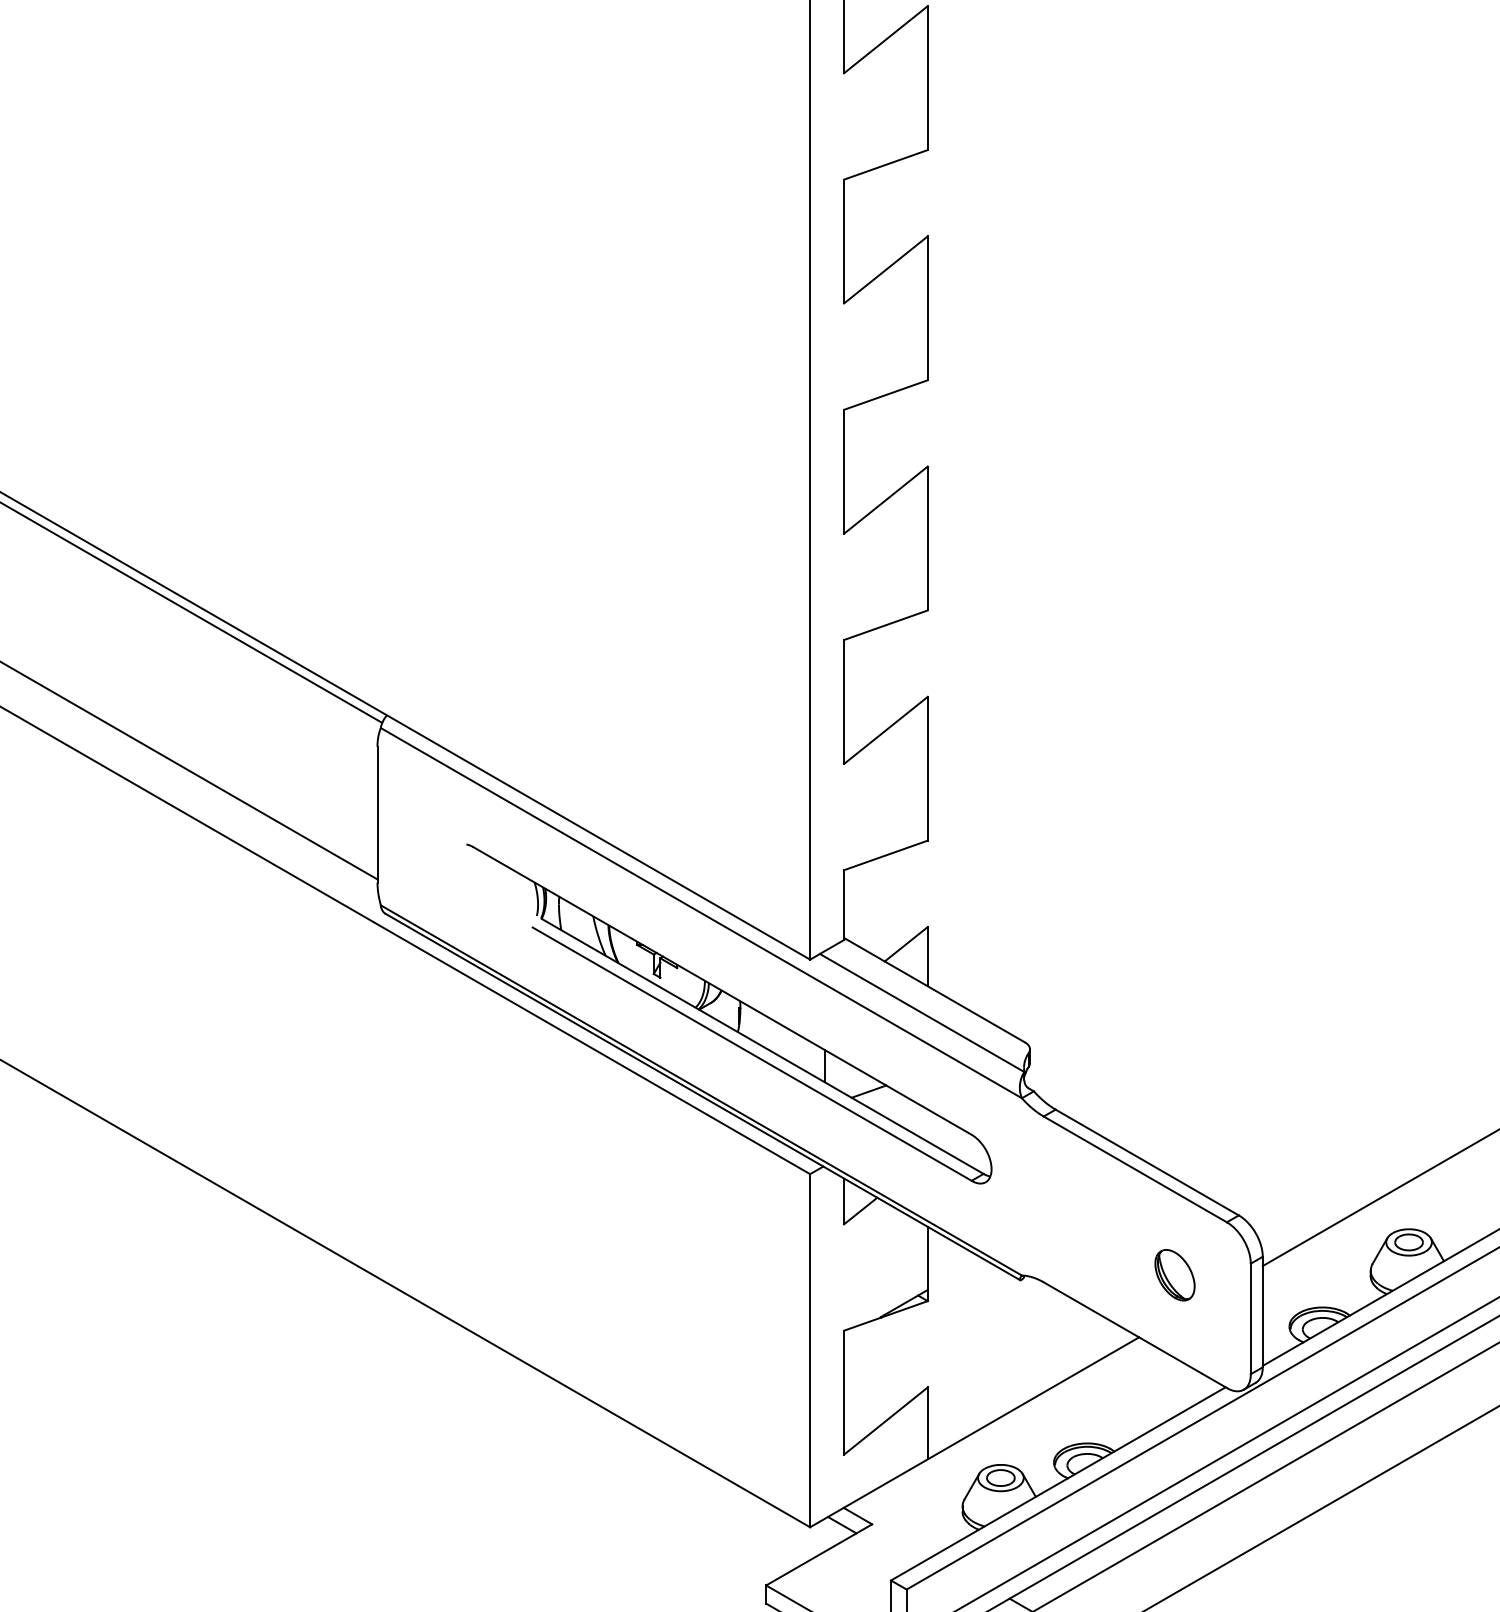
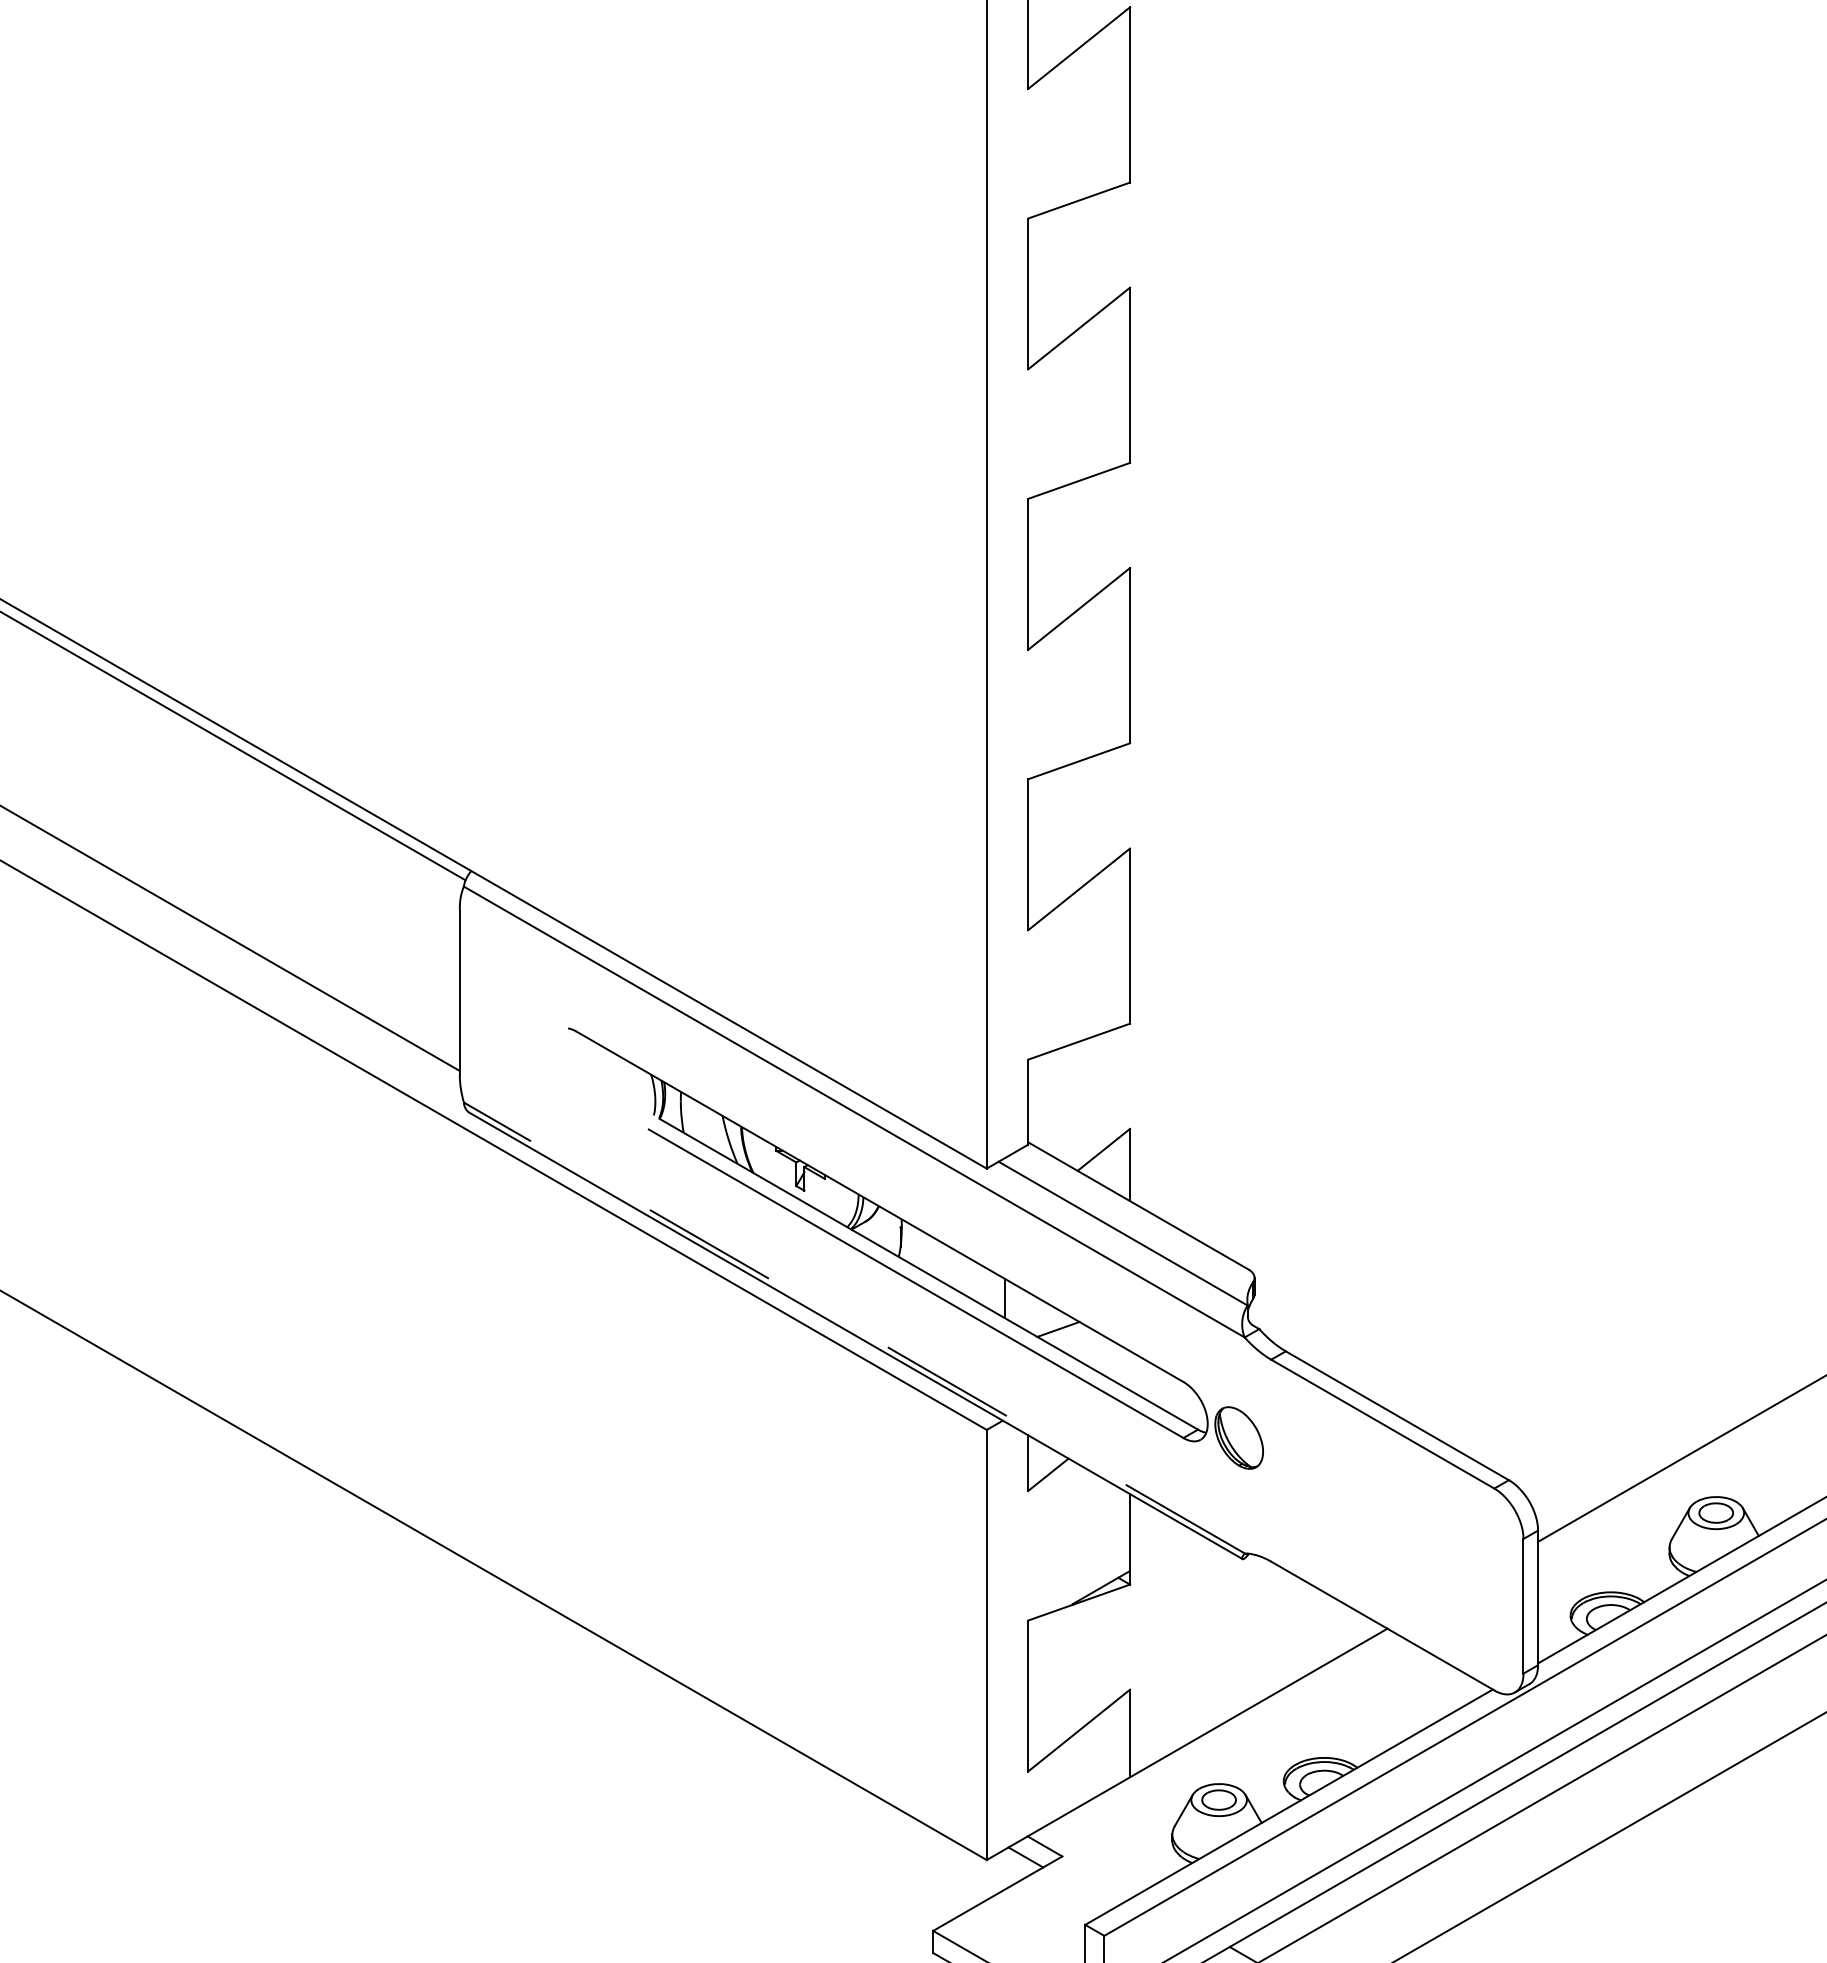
line: (701, 1090) -> (854, 1328), solid -> dashed
part: (1174, 1274) -> (1238, 1437), moved

